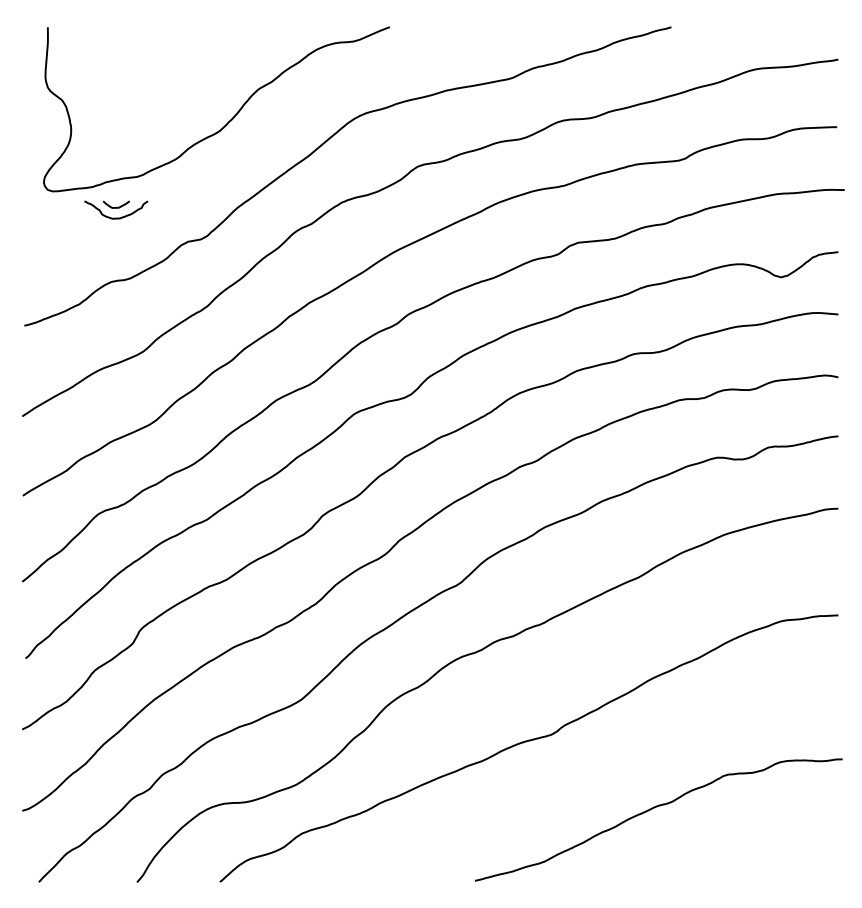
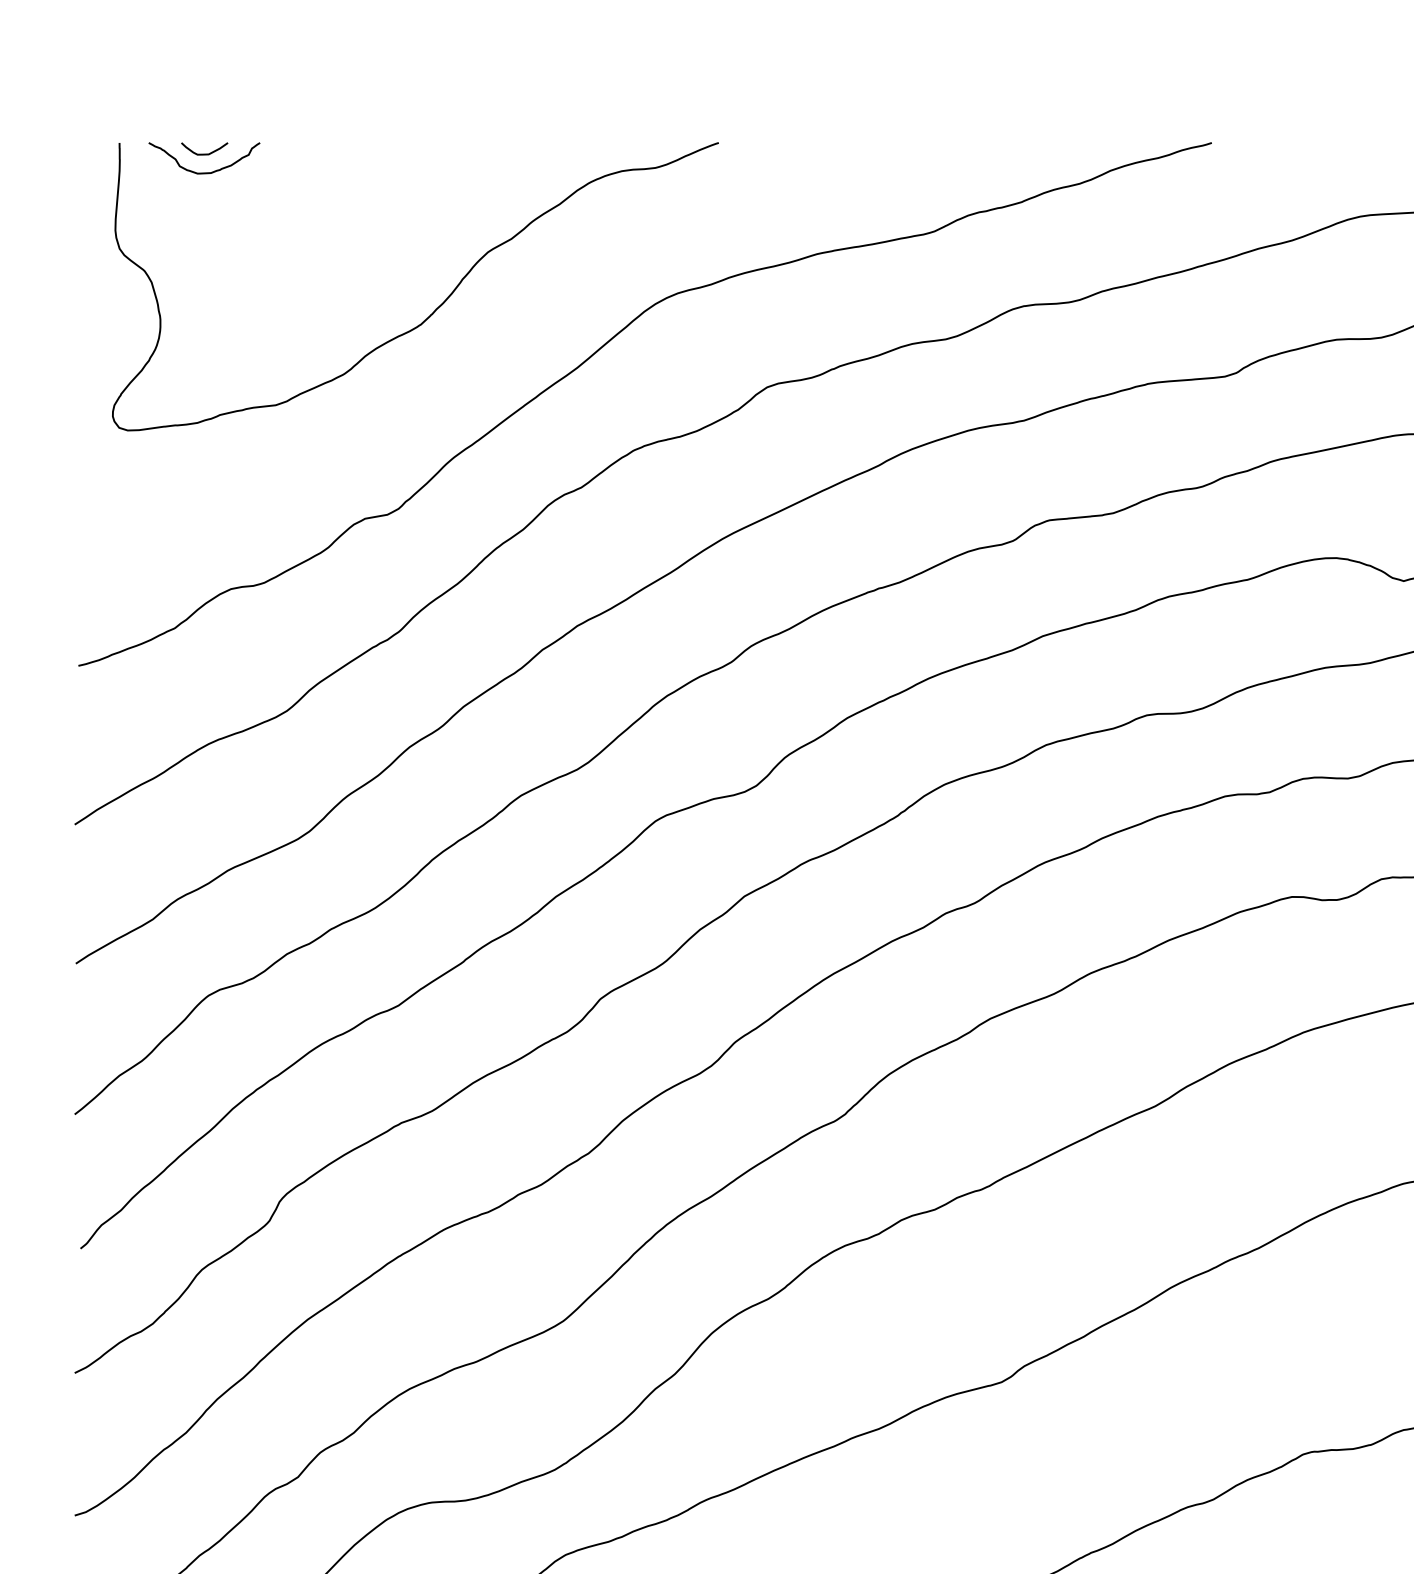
part: (116, 209) -> (204, 157), moved

